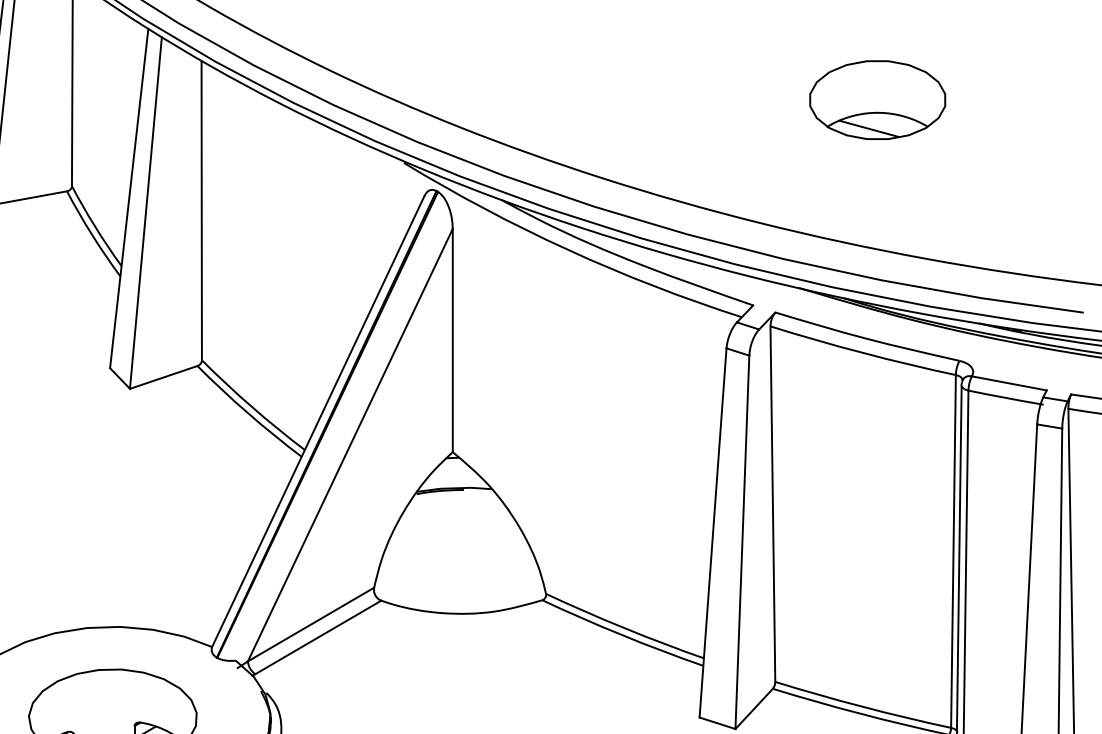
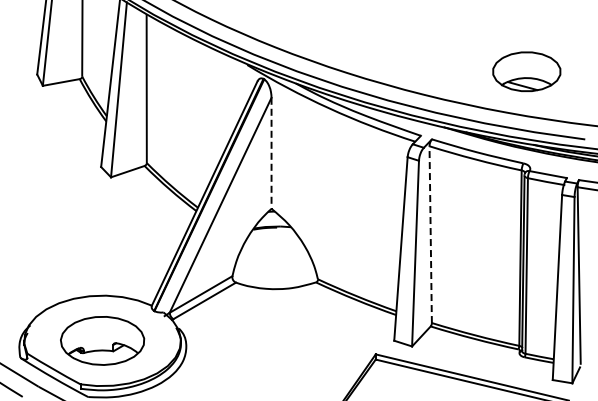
part: (877, 99) -> (526, 71), moved
line: (452, 340) -> (271, 153), solid -> dashed
line: (772, 503) -> (430, 234), solid -> dashed

